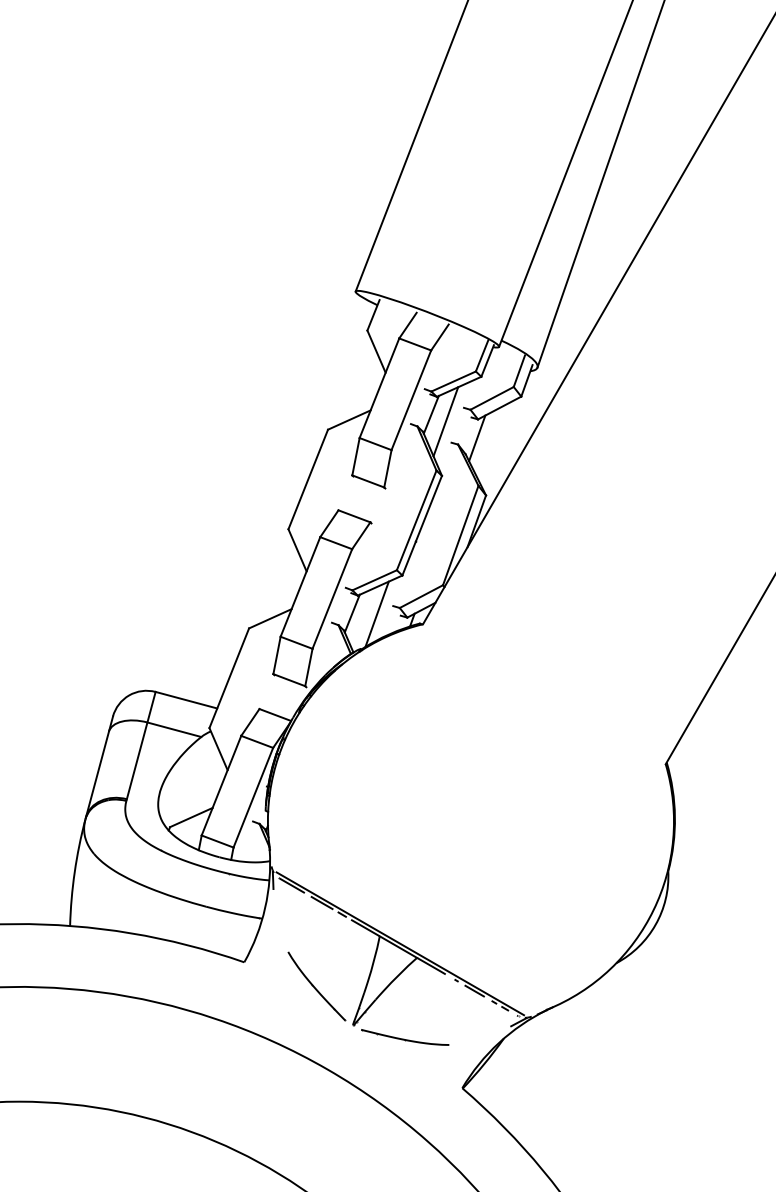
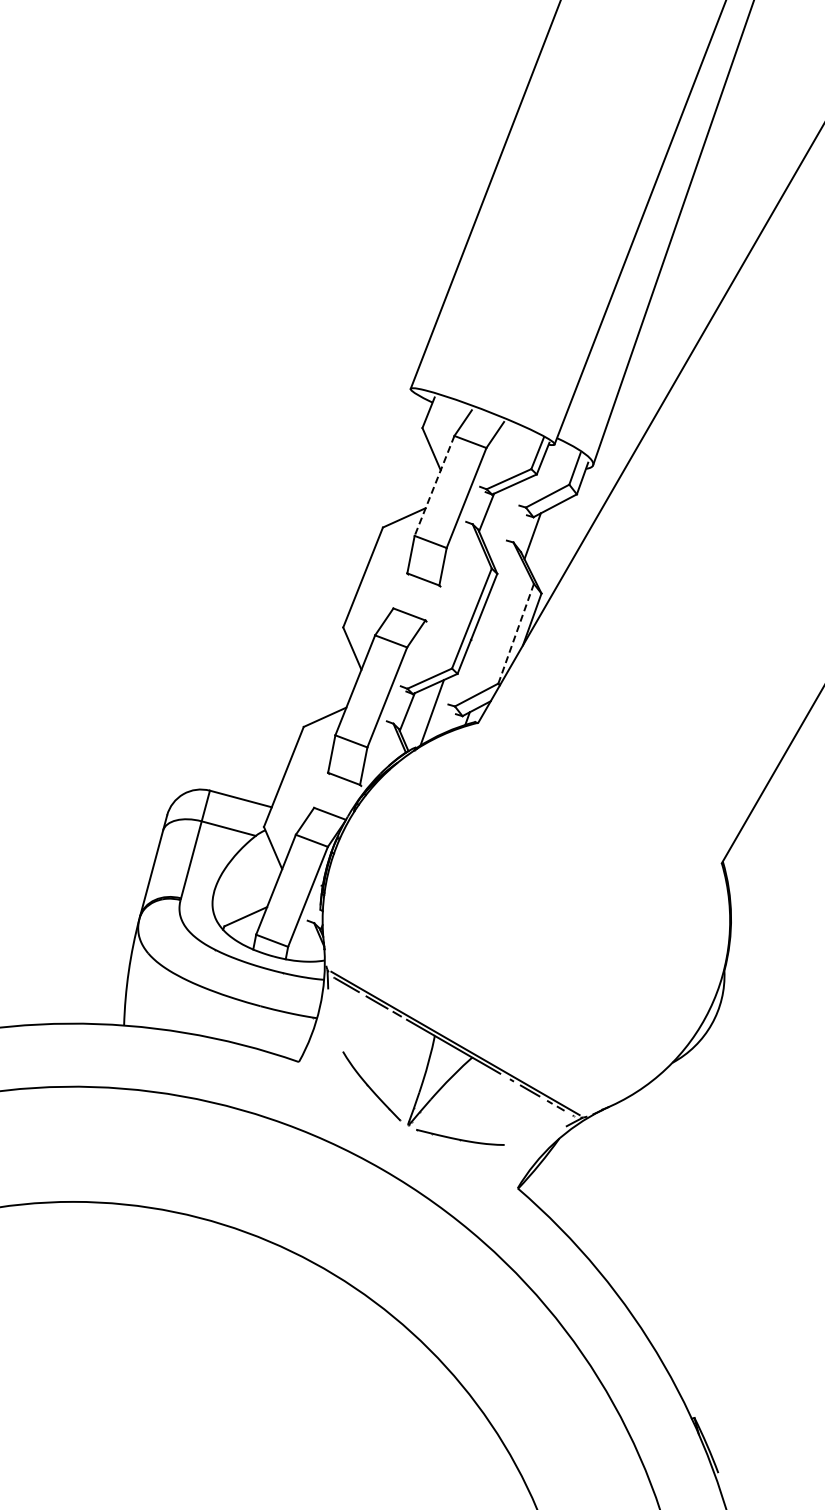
line: (379, 387) -> (434, 485), solid -> dashed
line: (445, 421) -> (500, 519), removed
line: (461, 535) -> (516, 633), solid -> dashed

